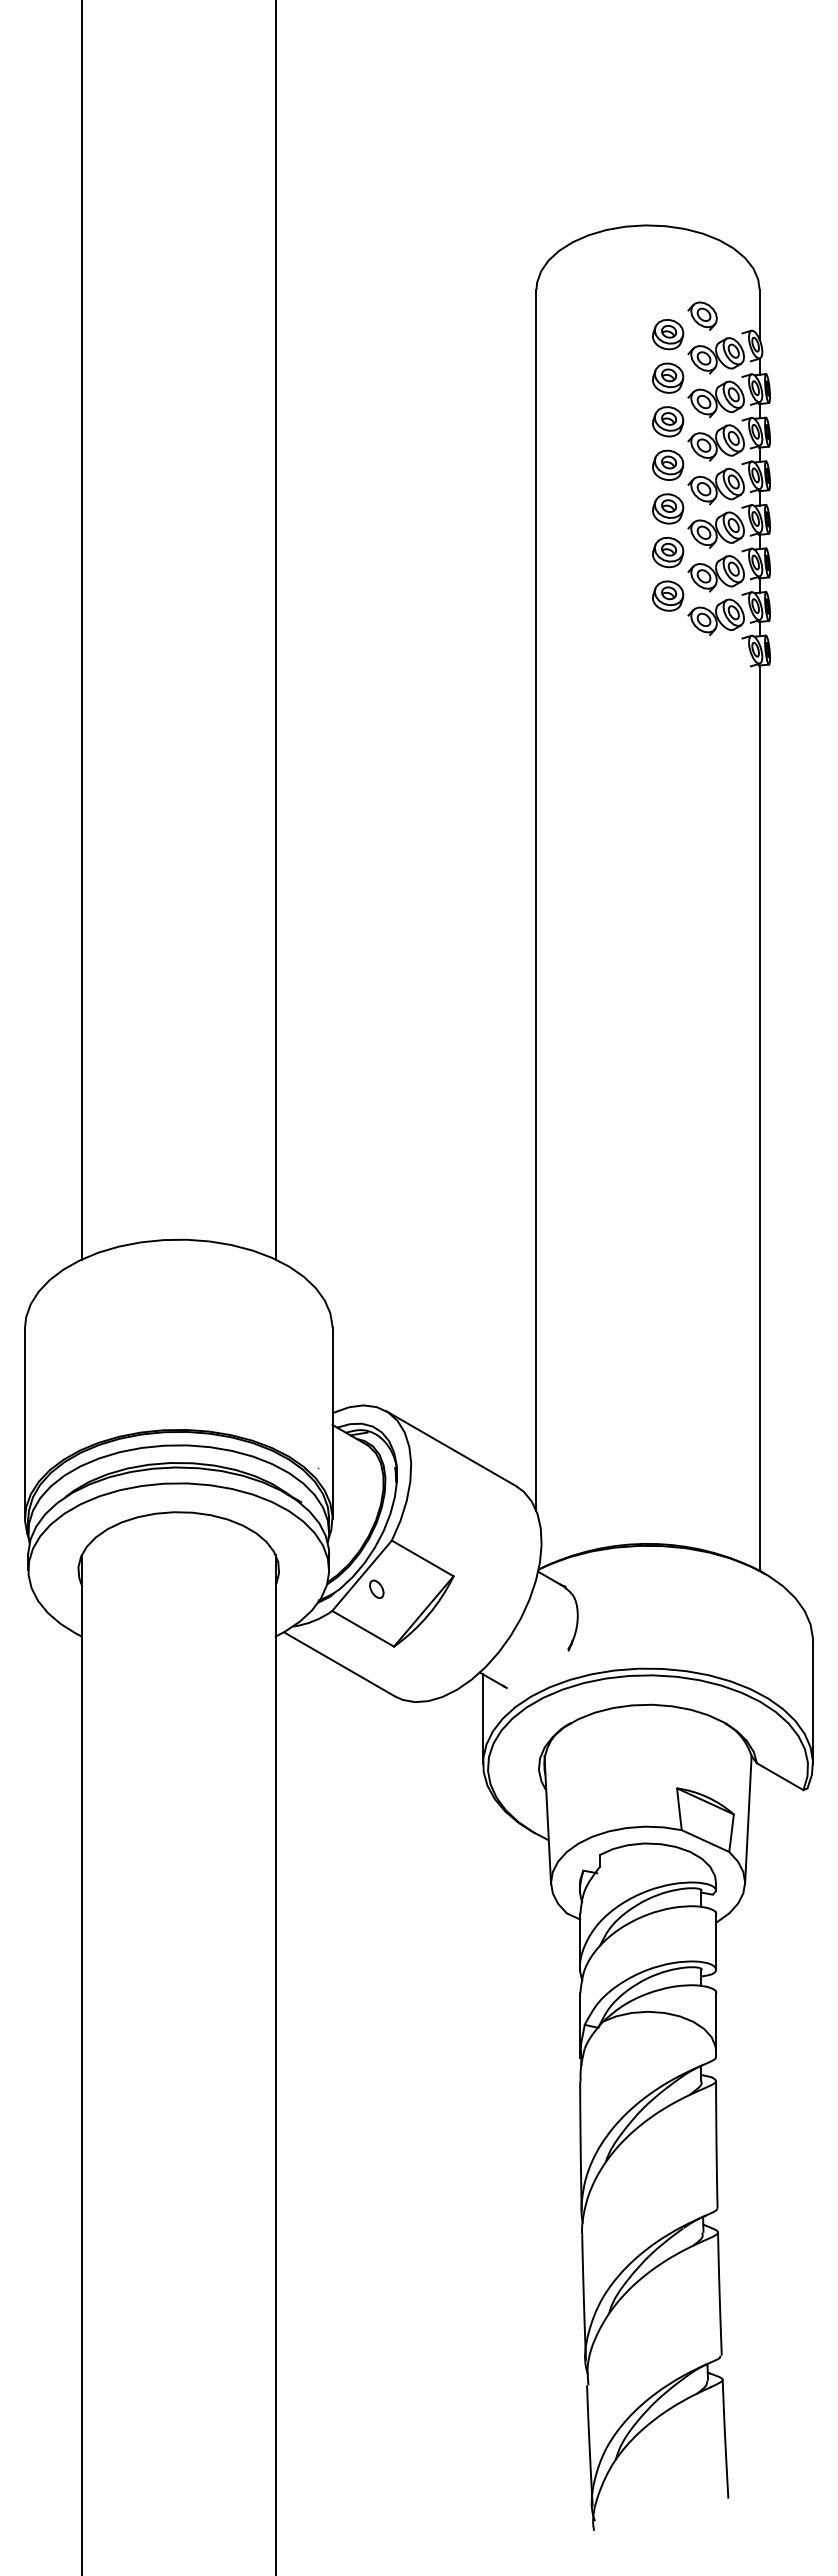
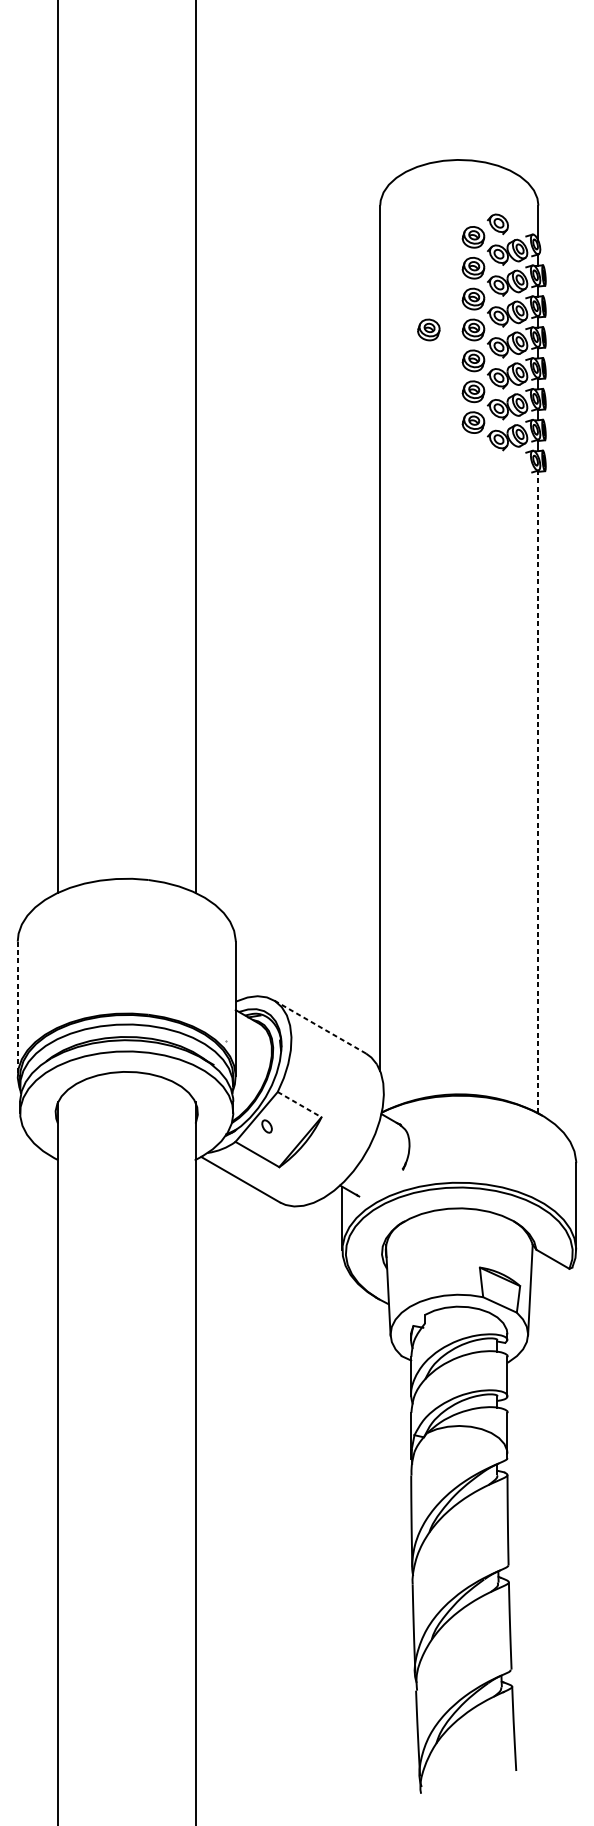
part: (605, 464) -> (429, 329), added
line: (759, 1118) -> (538, 792), solid -> dashed
line: (24, 1424) -> (17, 1009), solid -> dashed
line: (450, 1448) -> (319, 1026), solid -> dashed
line: (422, 1558) -> (299, 1104), solid -> dashed

